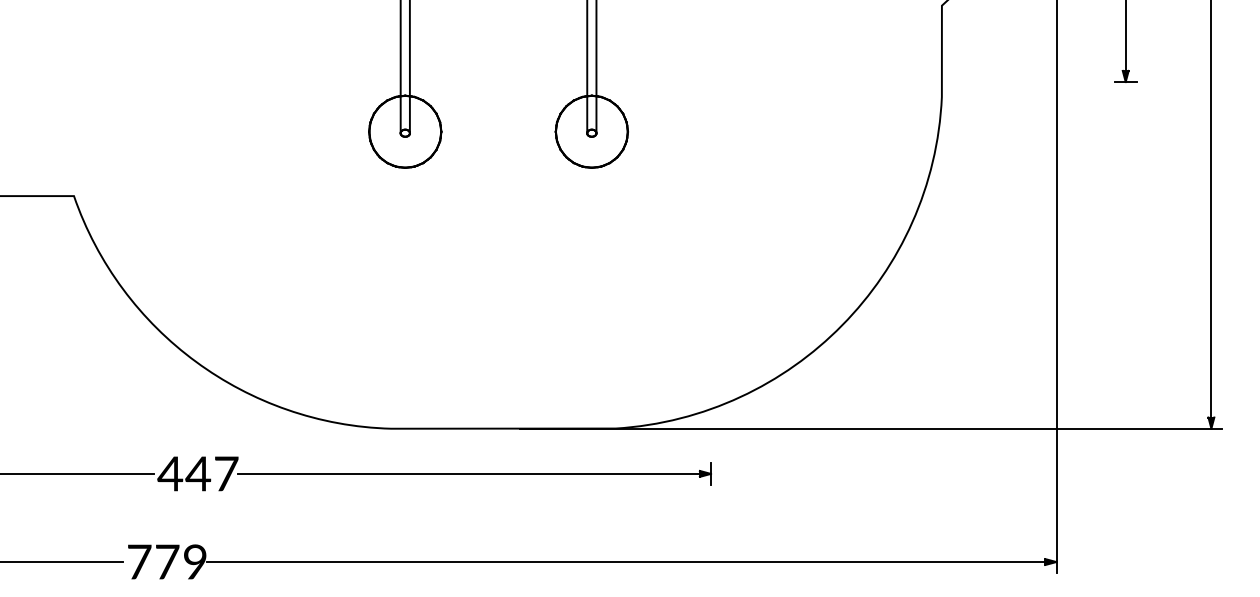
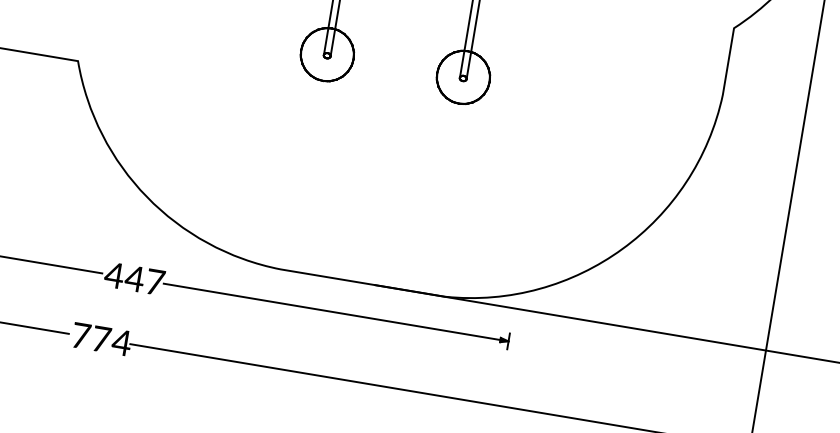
text: (194, 561) -> (121, 342), 779 -> 774

